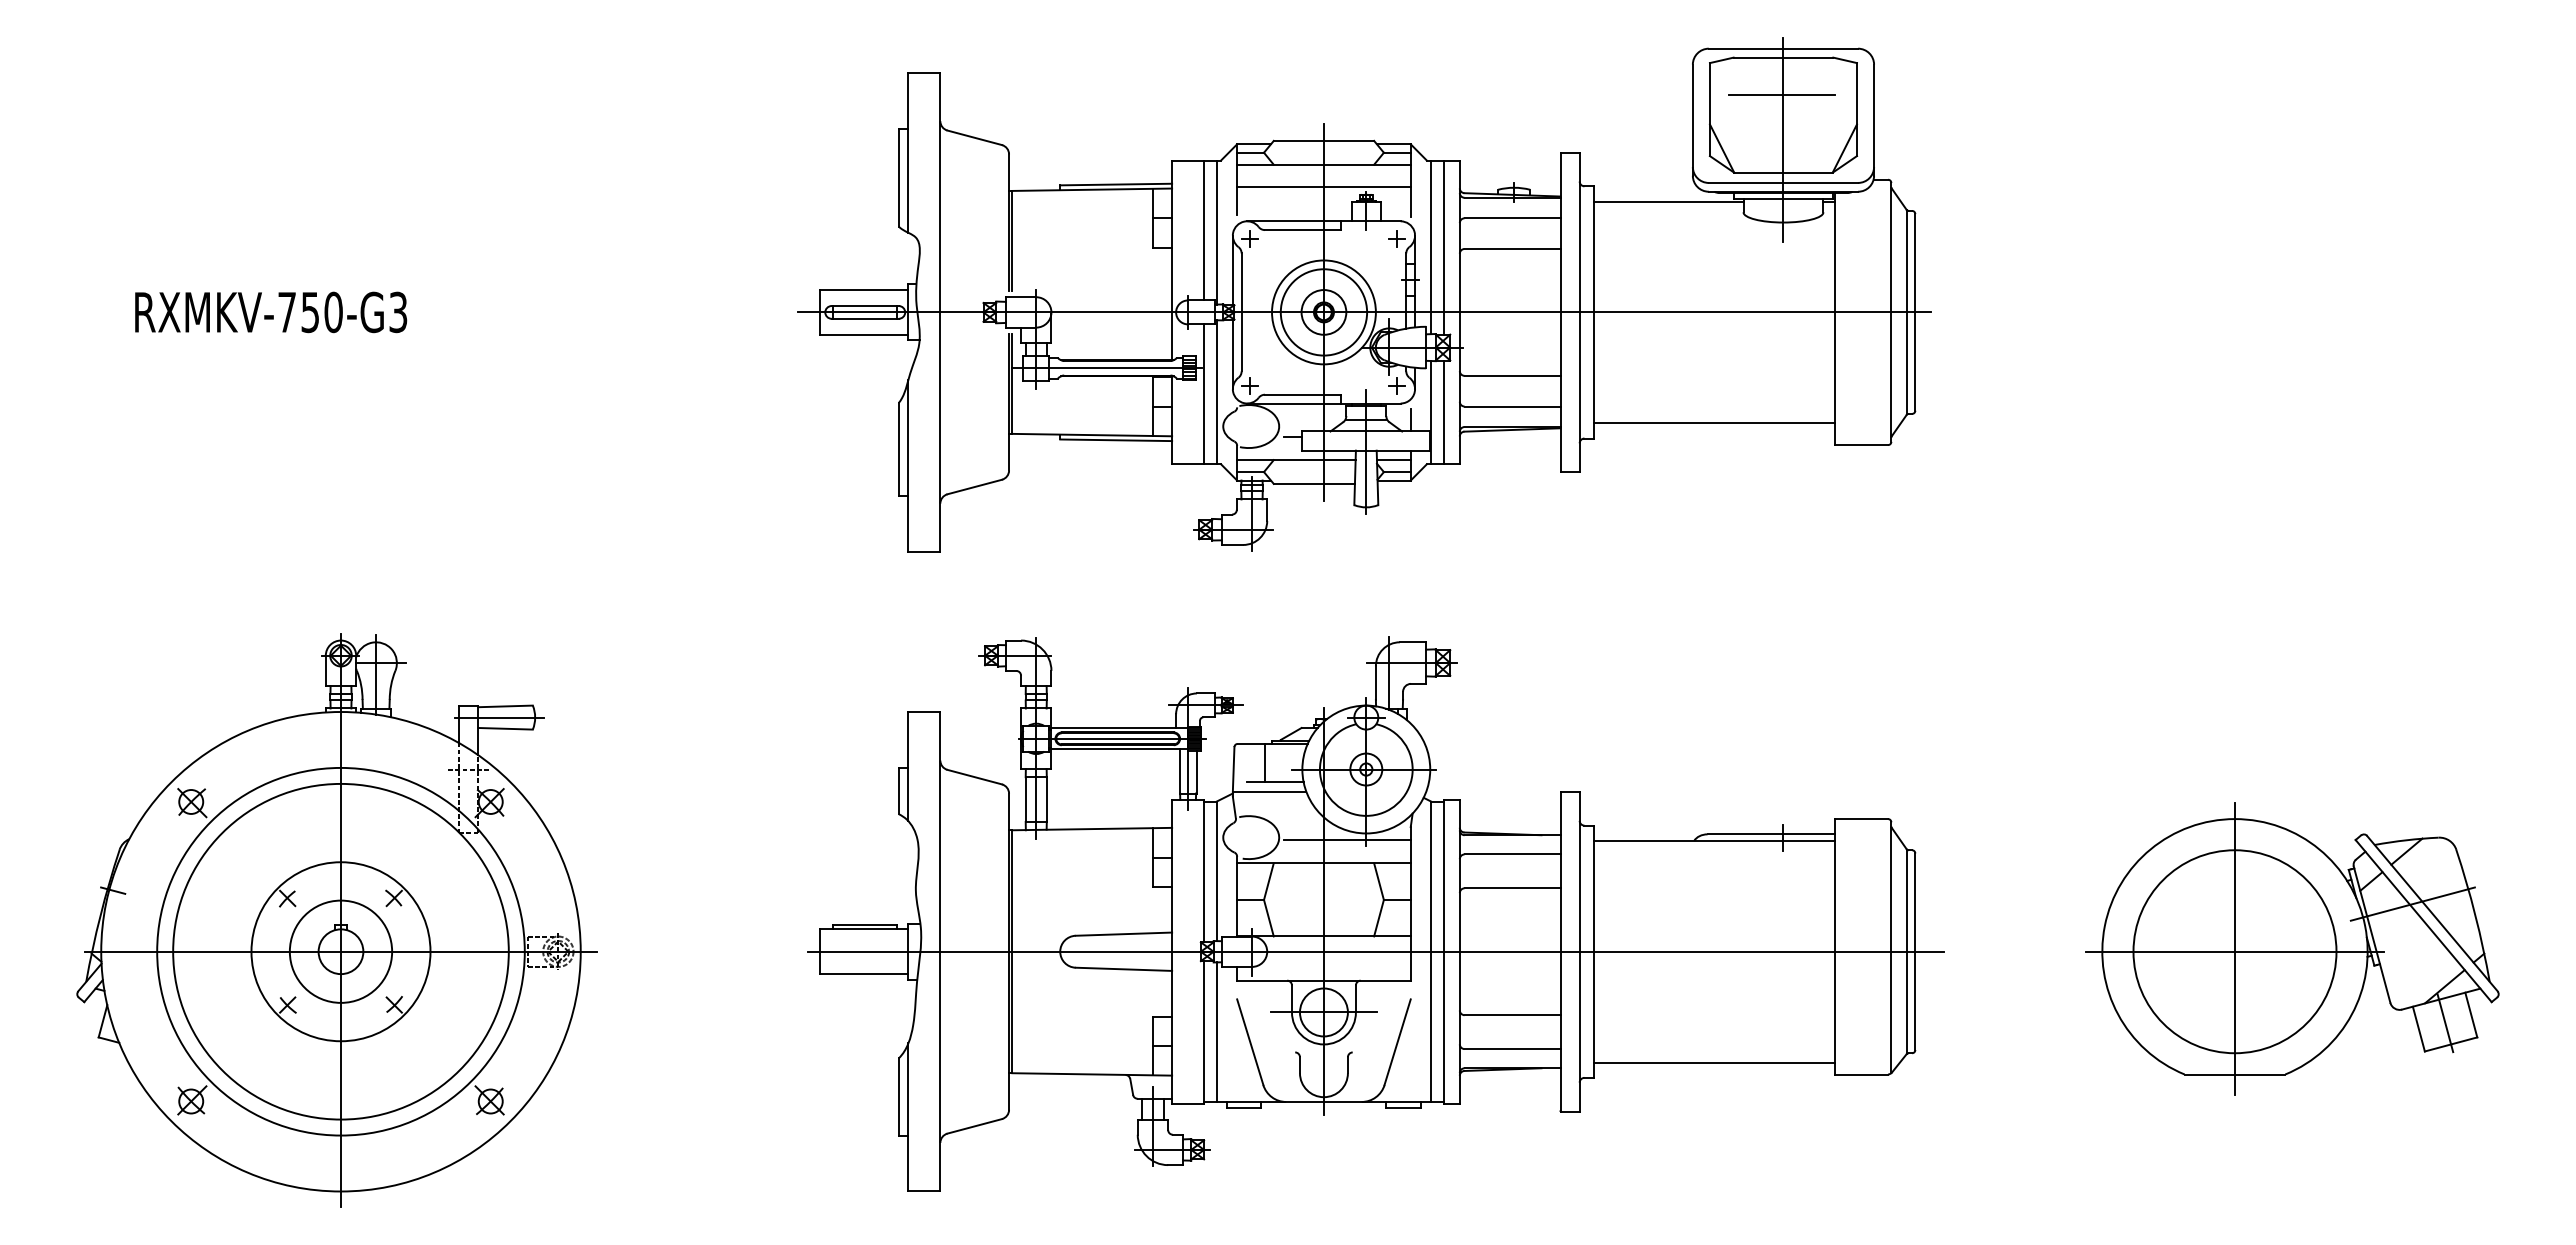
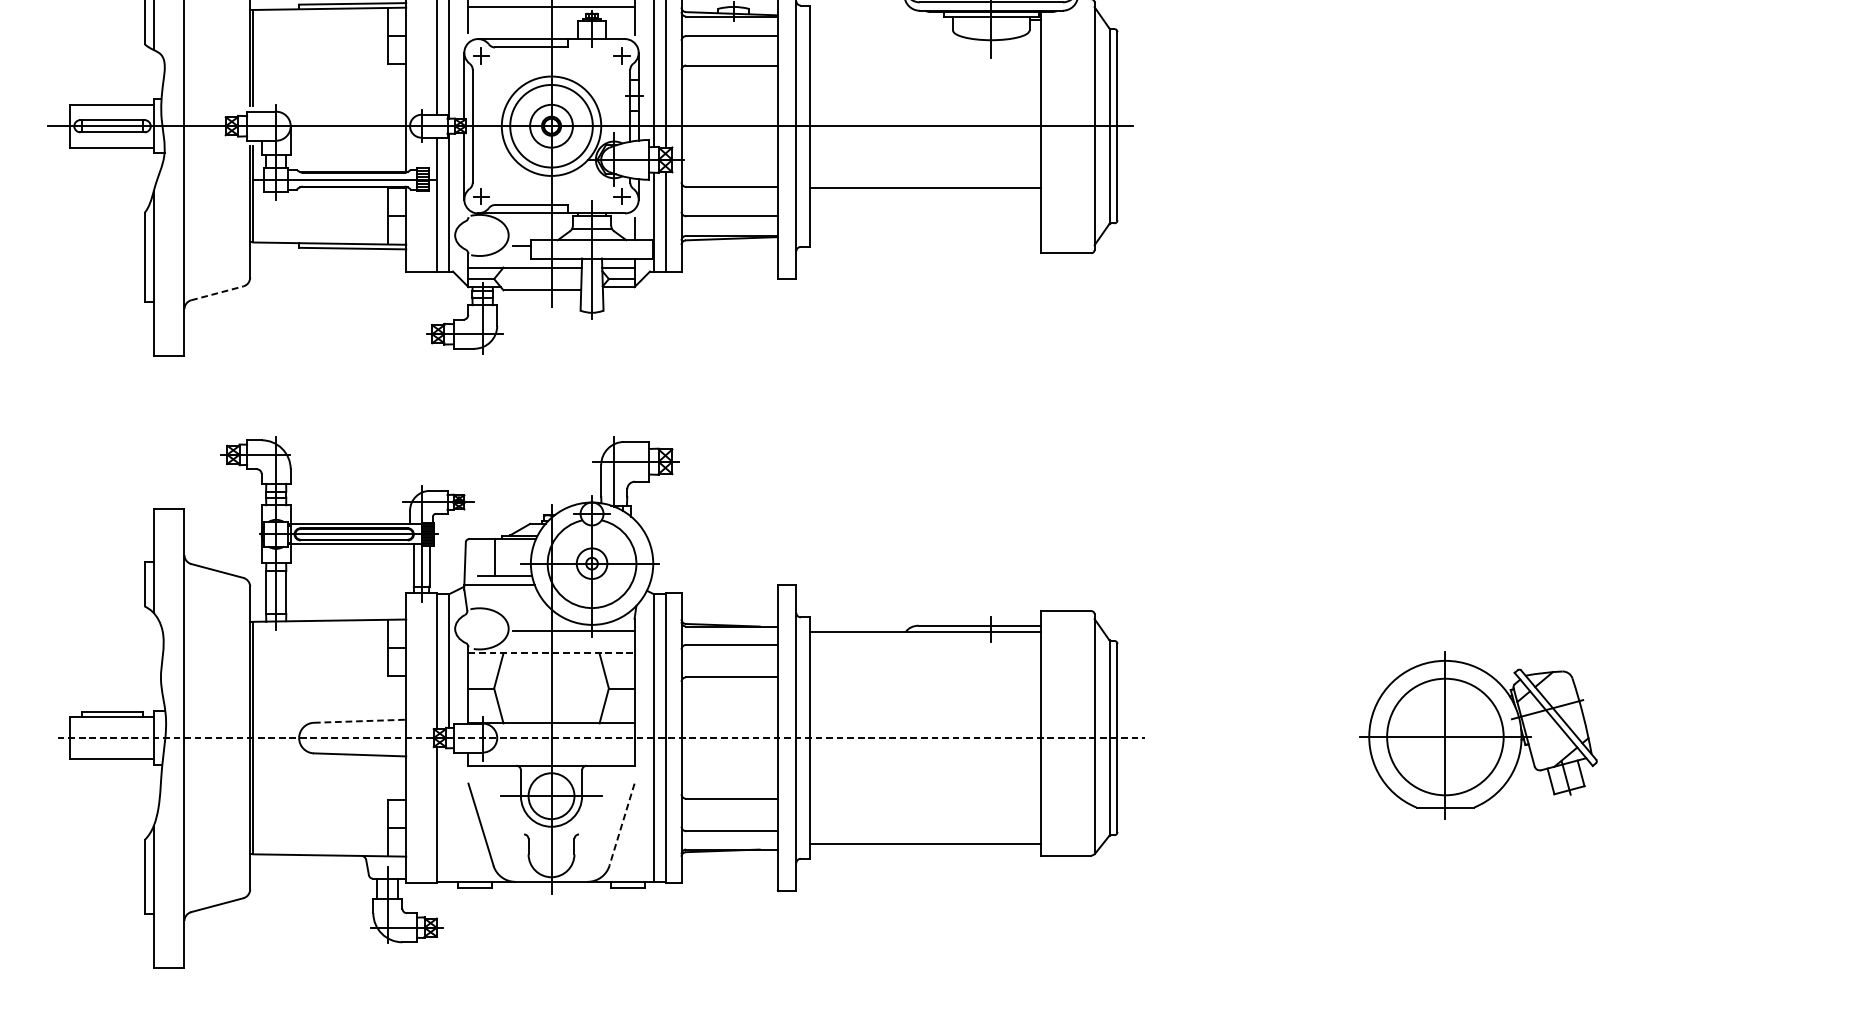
line: (1668, 201) -> (881, 20), removed
line: (1714, 423) -> (925, 188), moved
line: (975, 486) -> (218, 292), solid -> dashed
line: (1323, 863) -> (551, 653), solid -> dashed
line: (1124, 934) -> (360, 721), solid -> dashed
part: (2292, 948) -> (1478, 734), size x0.6
line: (1376, 951) -> (601, 737), solid -> dashed
line: (1216, 1031) -> (448, 814), removed
line: (1397, 1042) -> (621, 824), solid -> dashed

